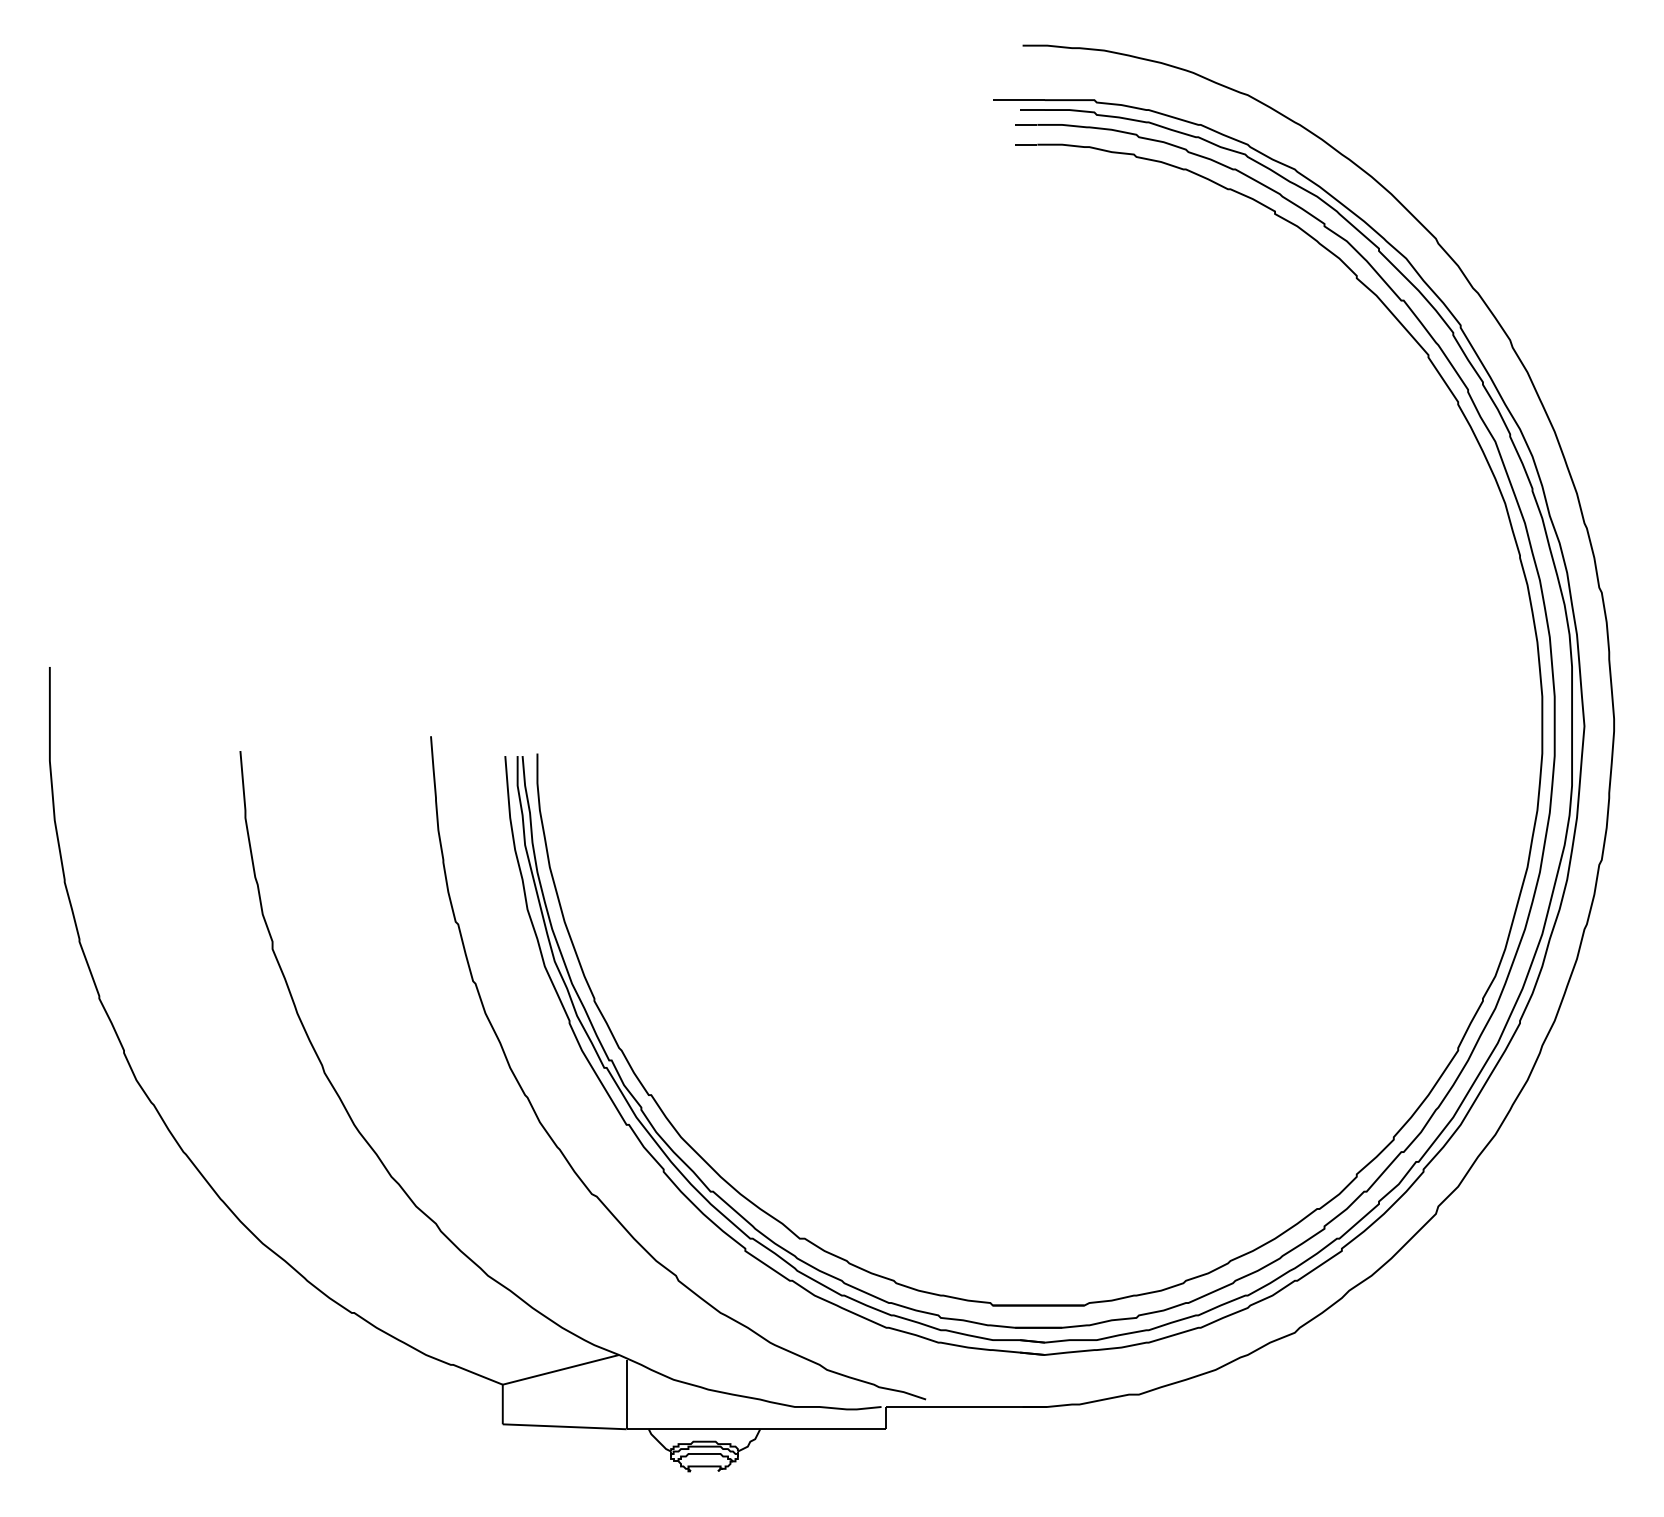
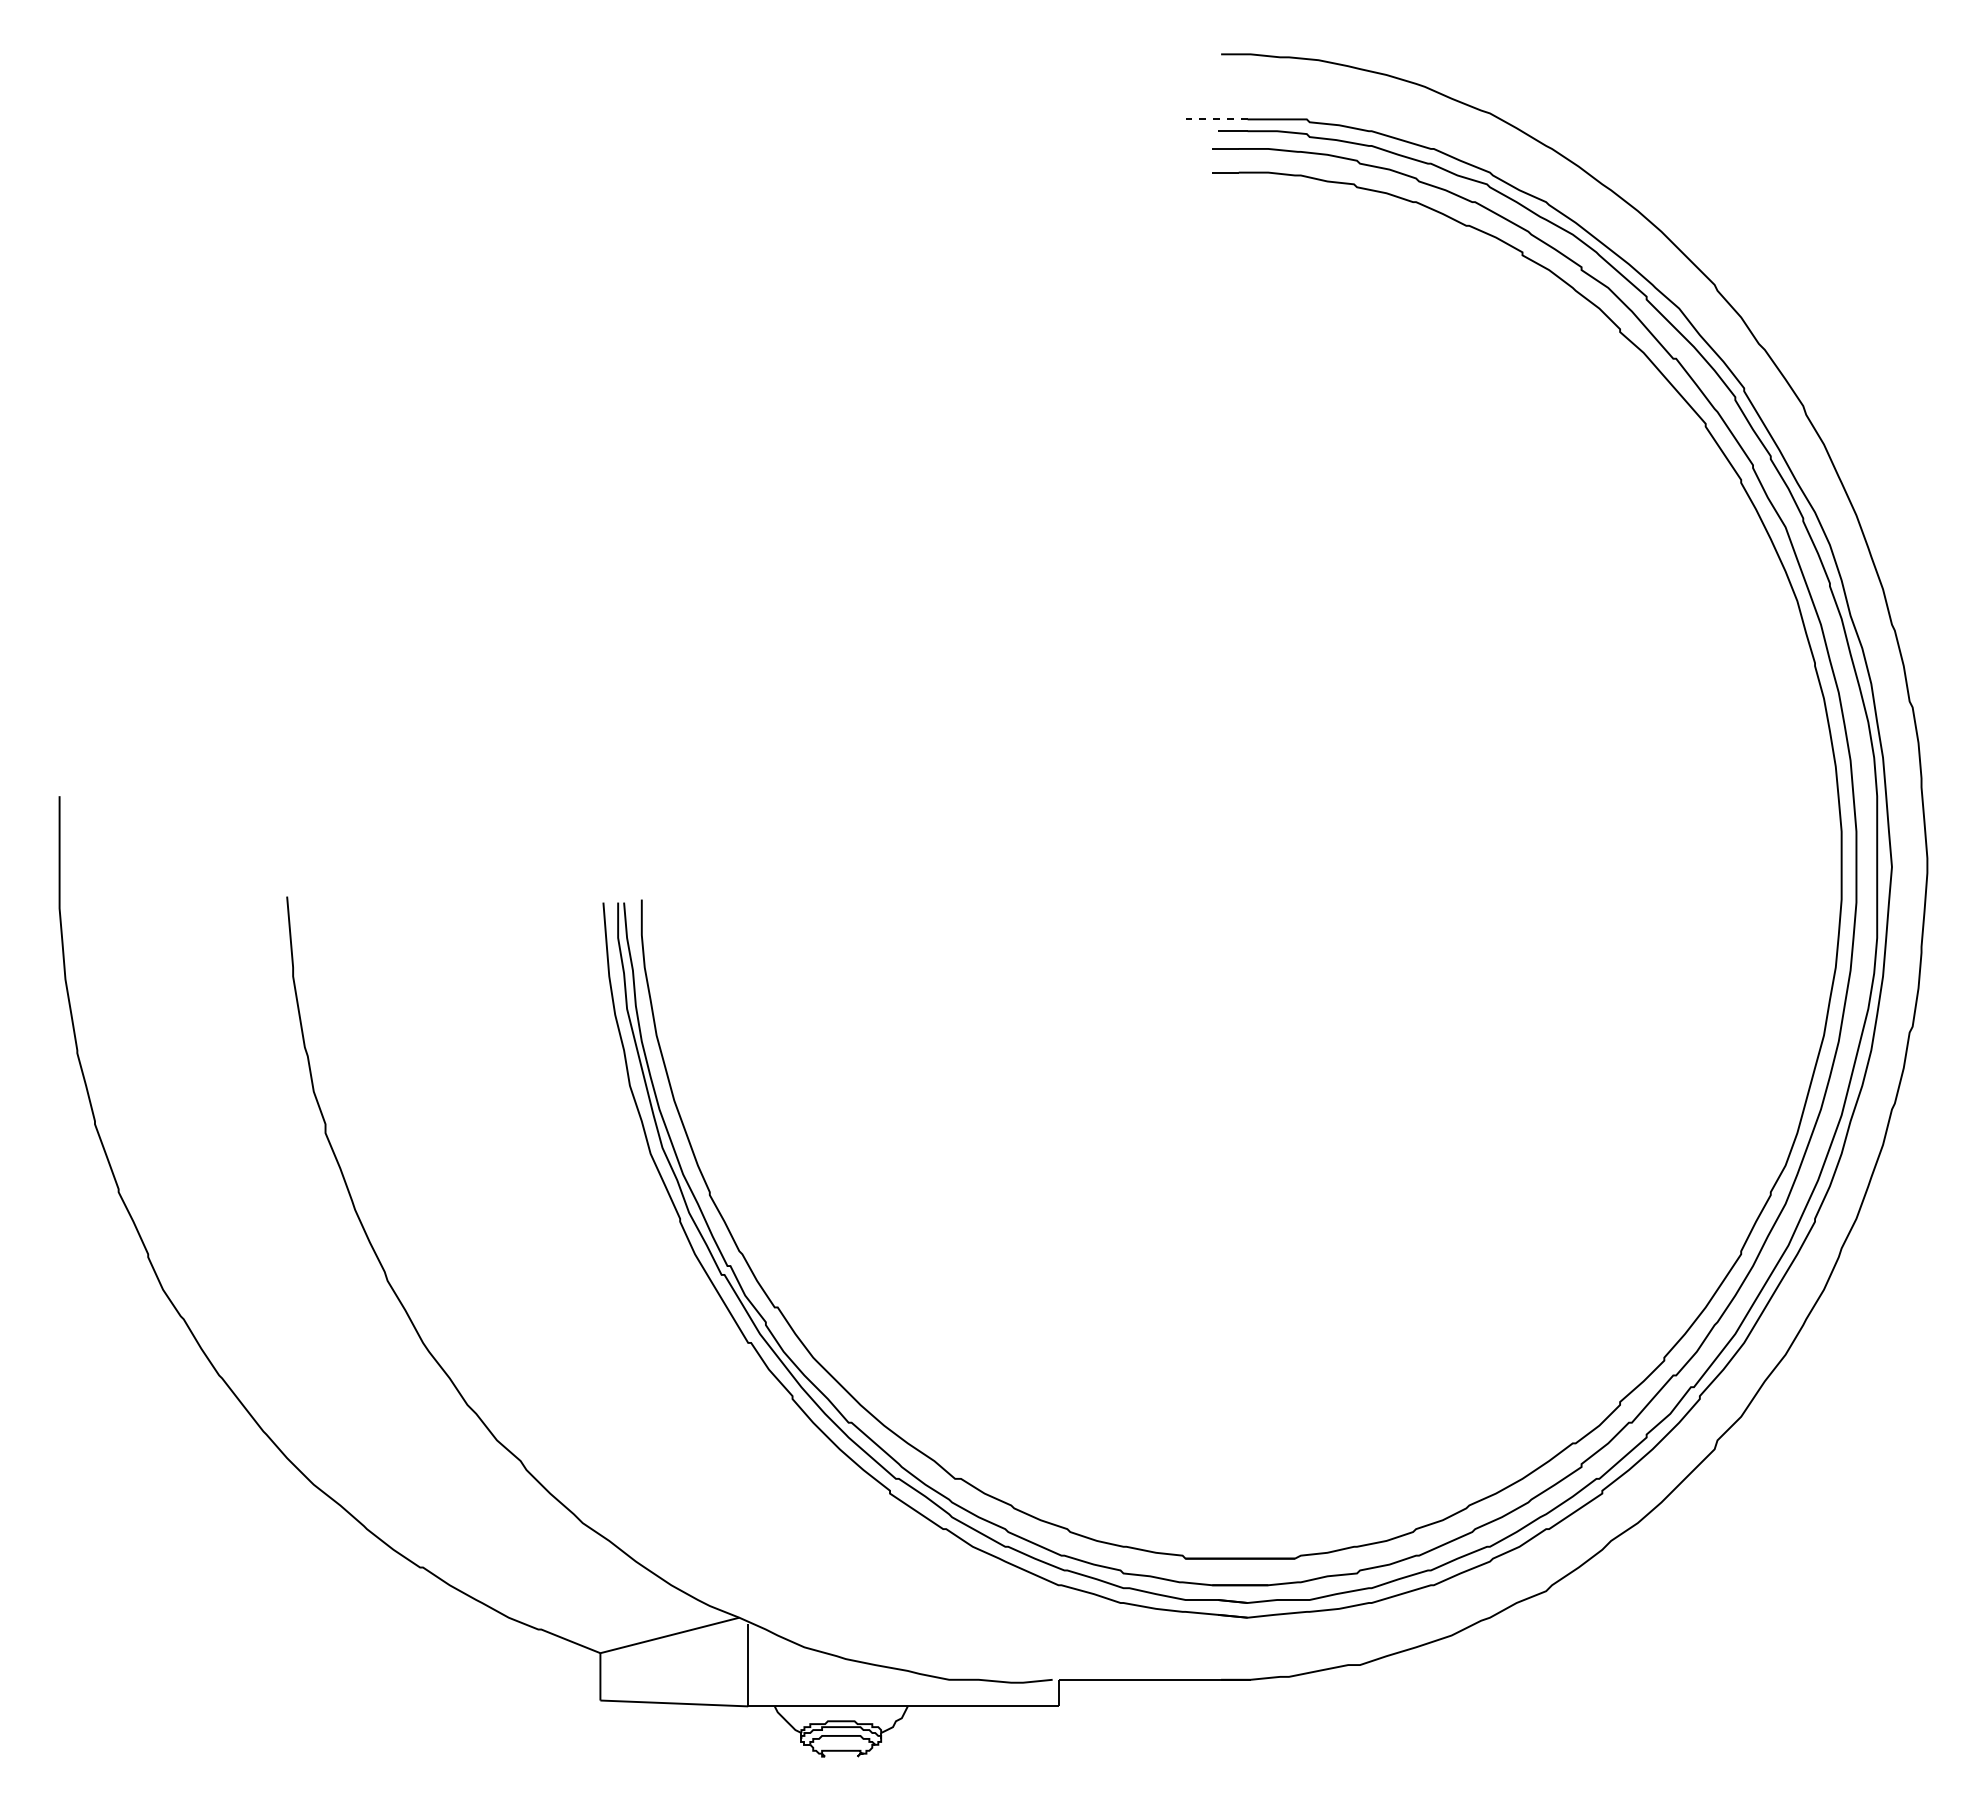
line: (1018, 100) -> (1216, 119), solid -> dashed
curve: (561, 1150) -> (670, 1373), removed

